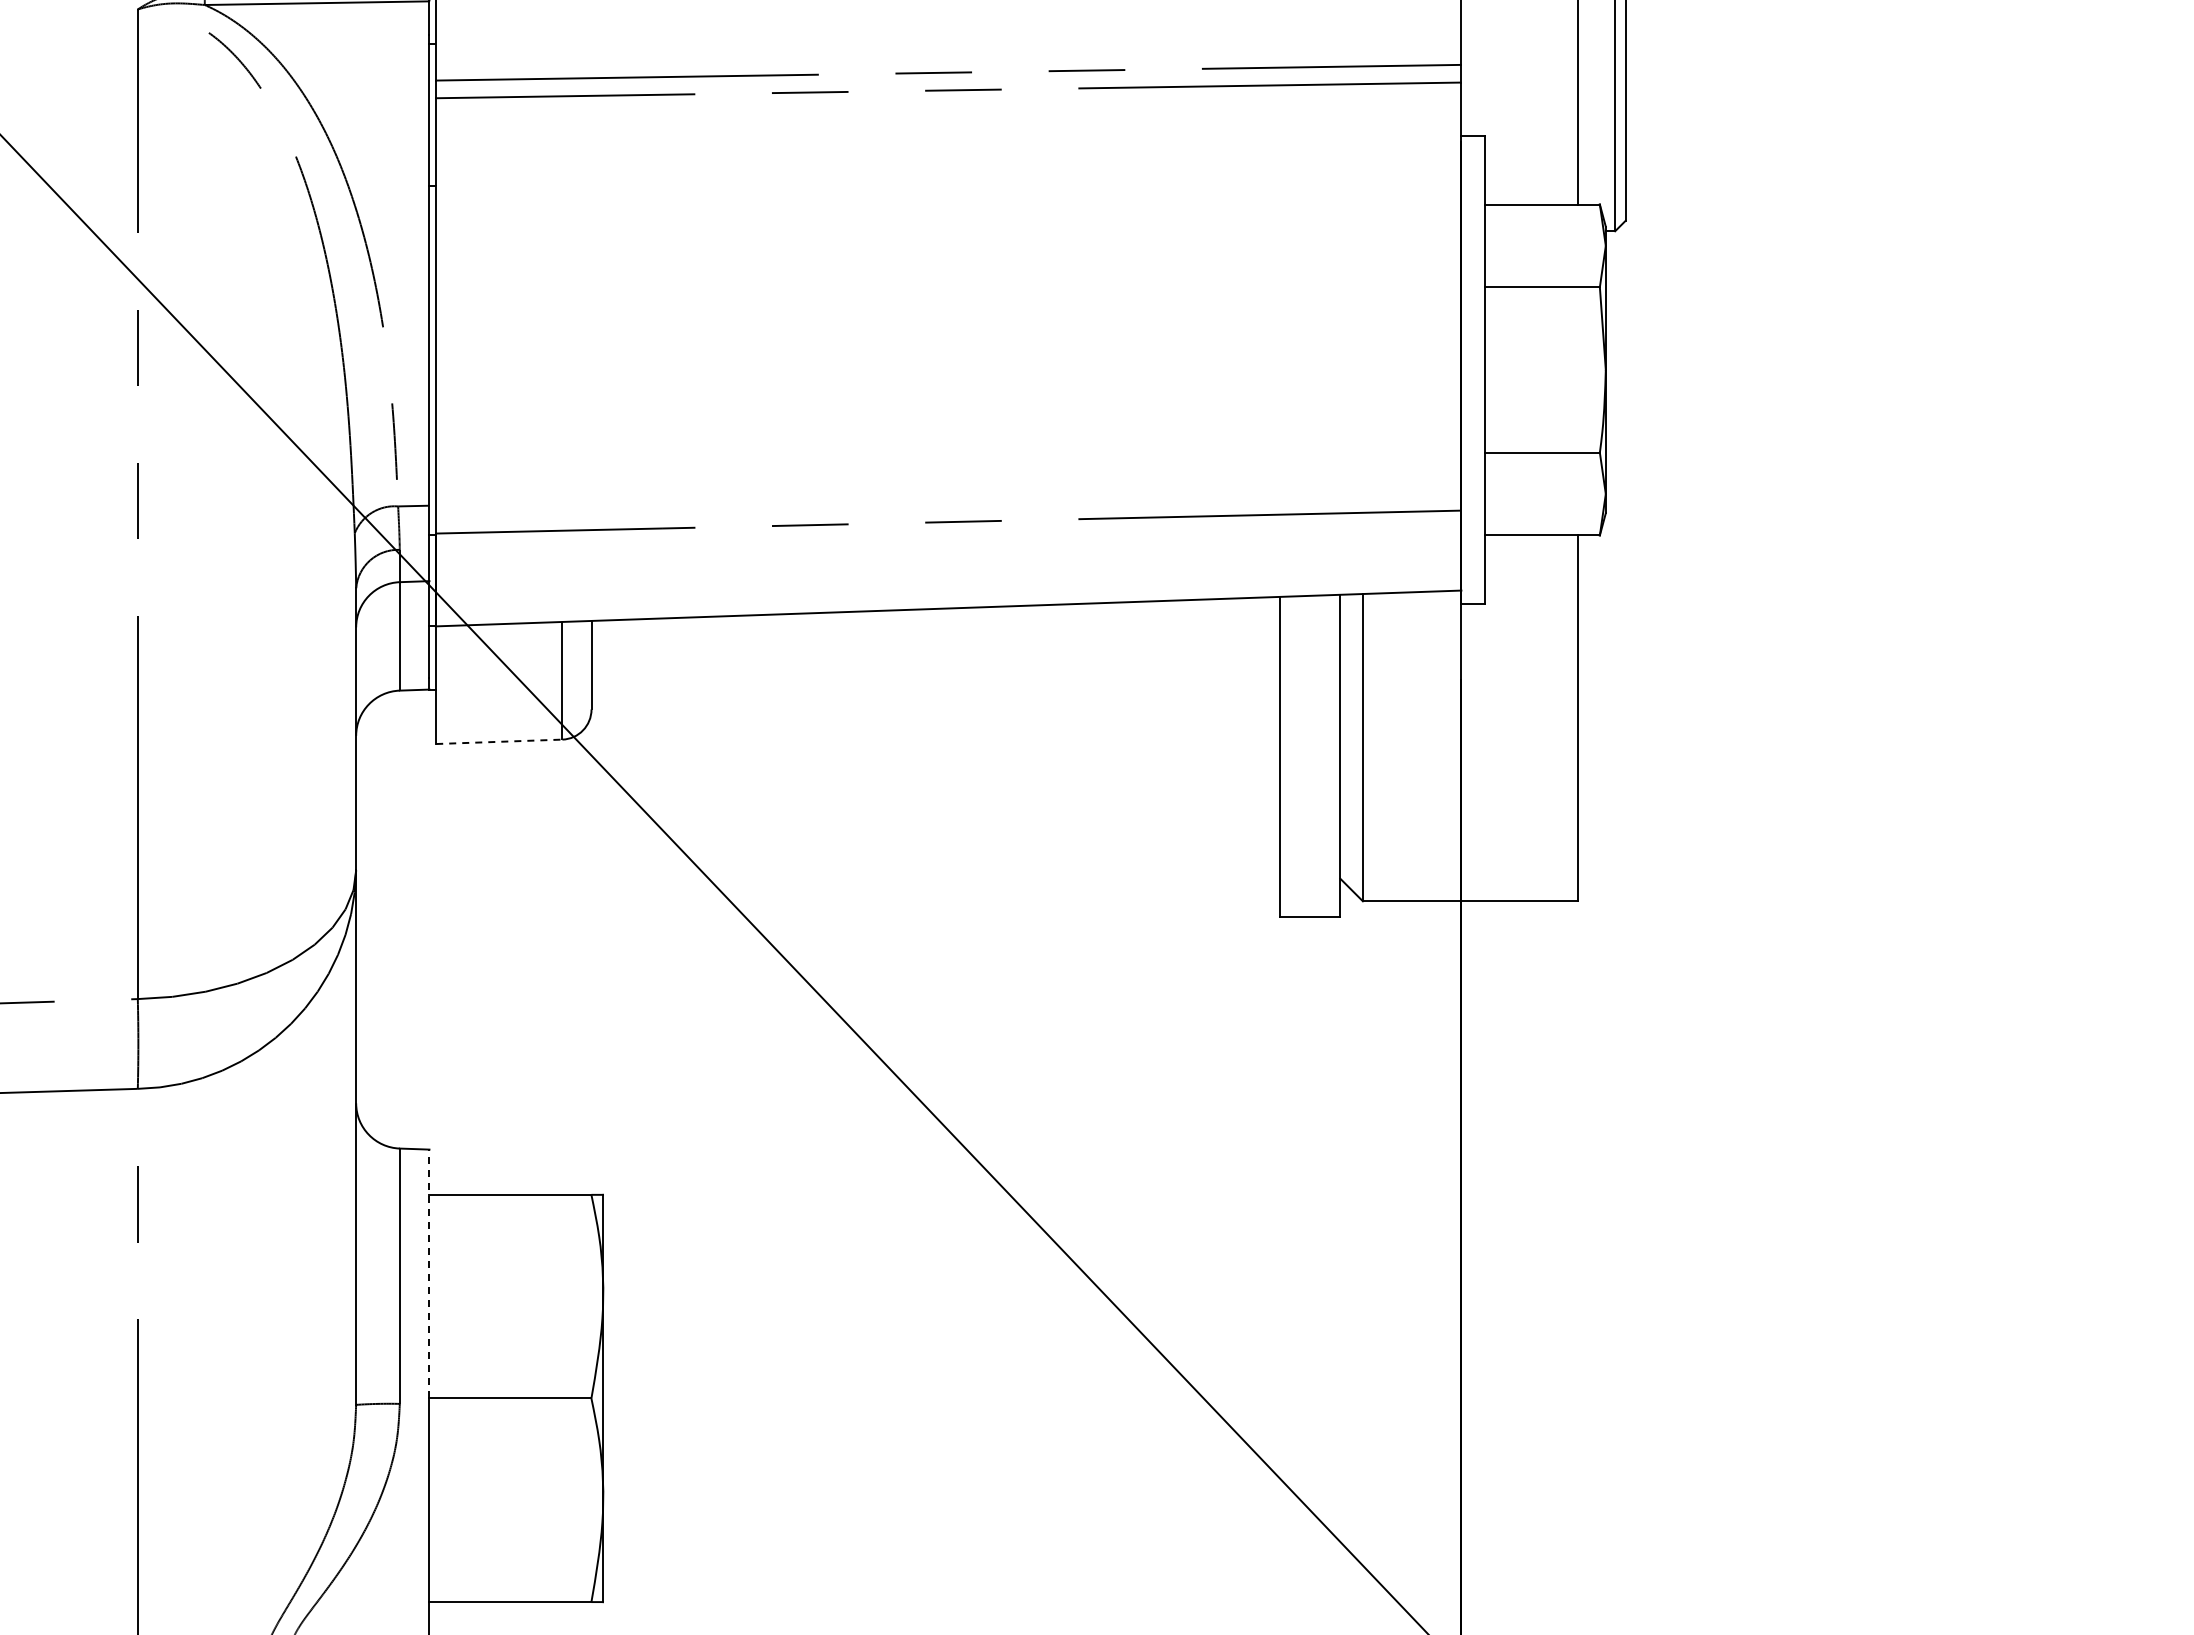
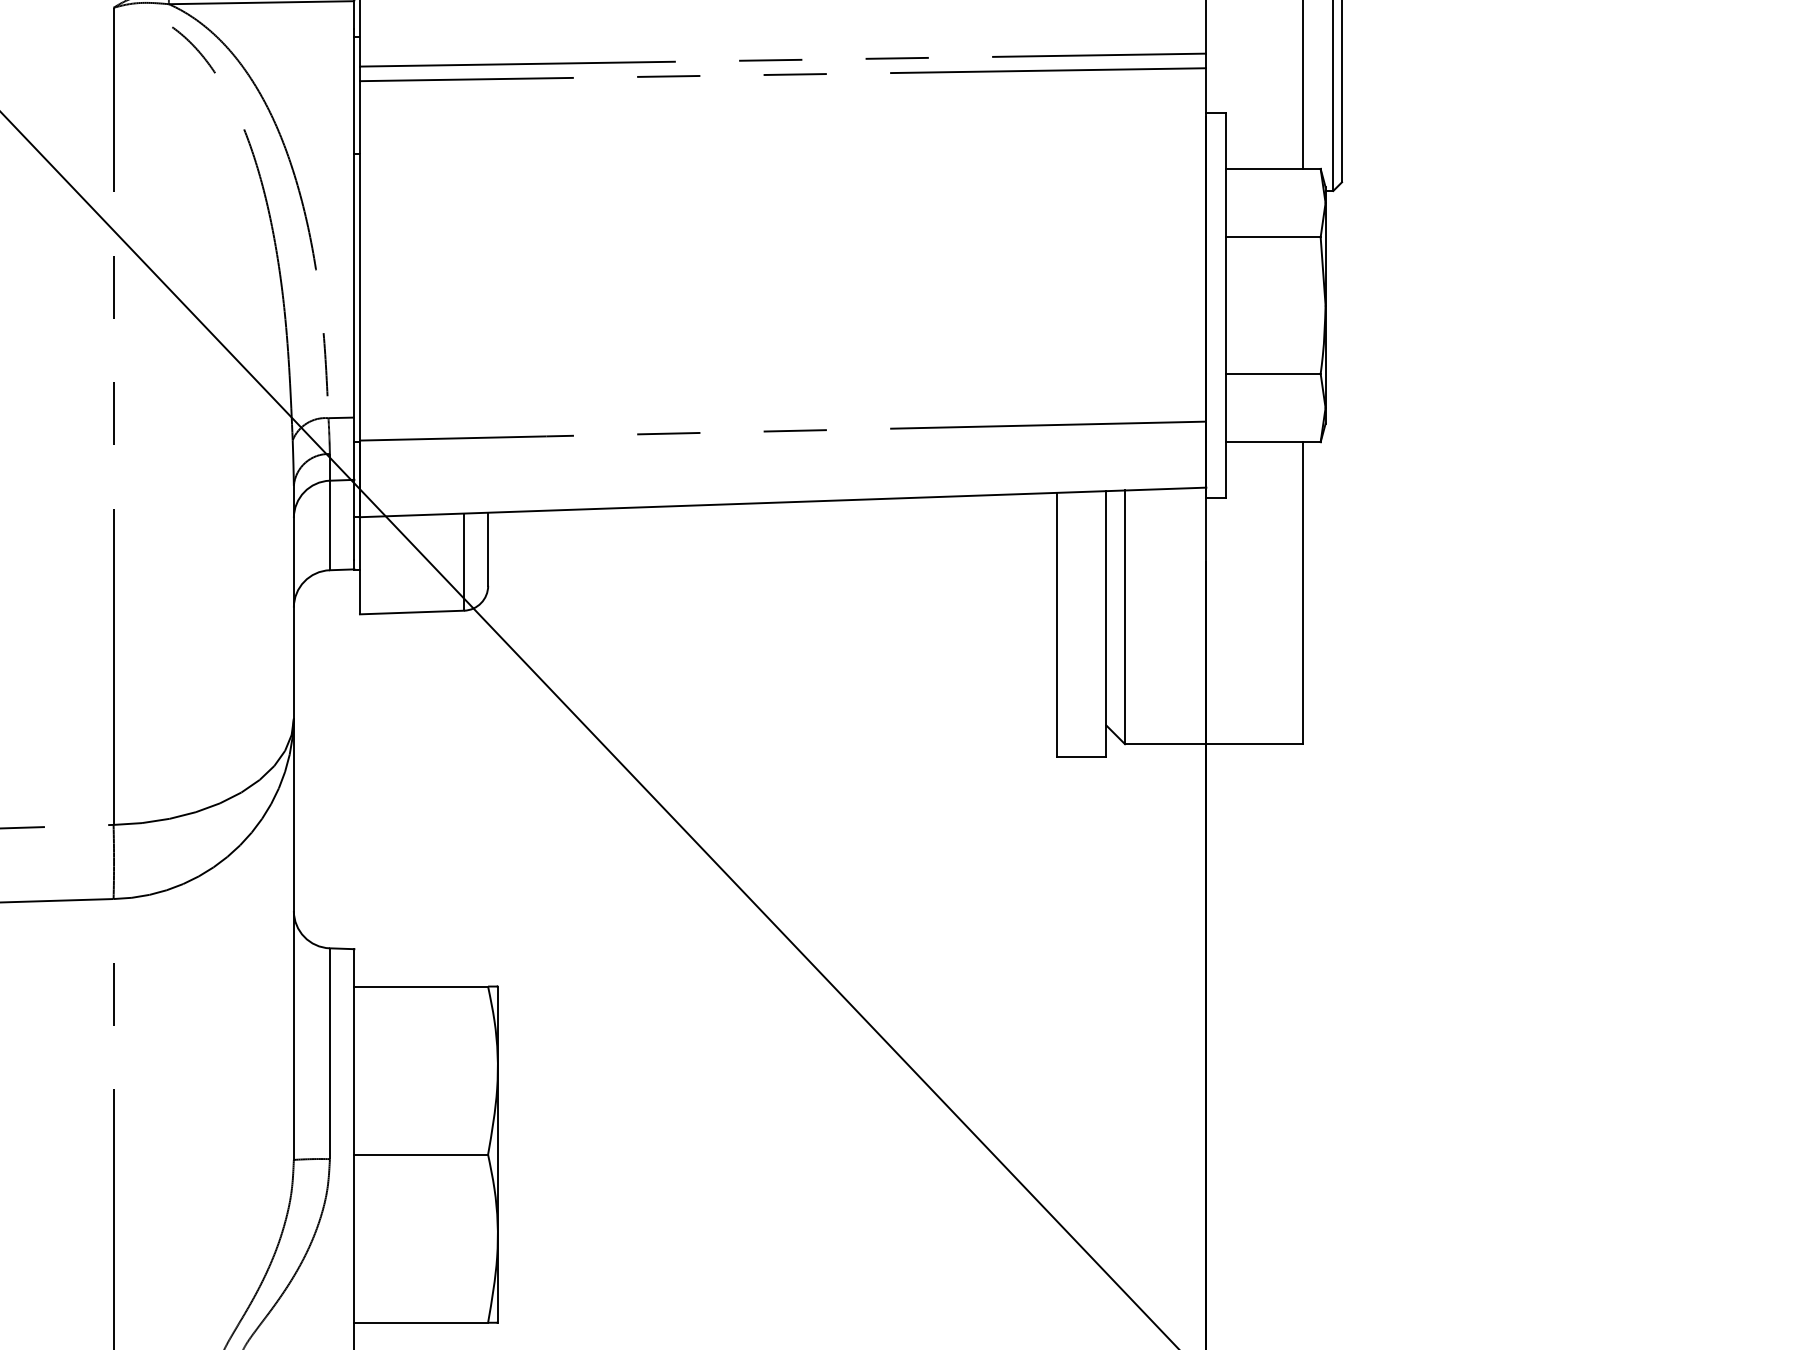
line: (499, 741) -> (412, 612), dashed -> solid
line: (429, 1273) -> (354, 1051), dashed -> solid

